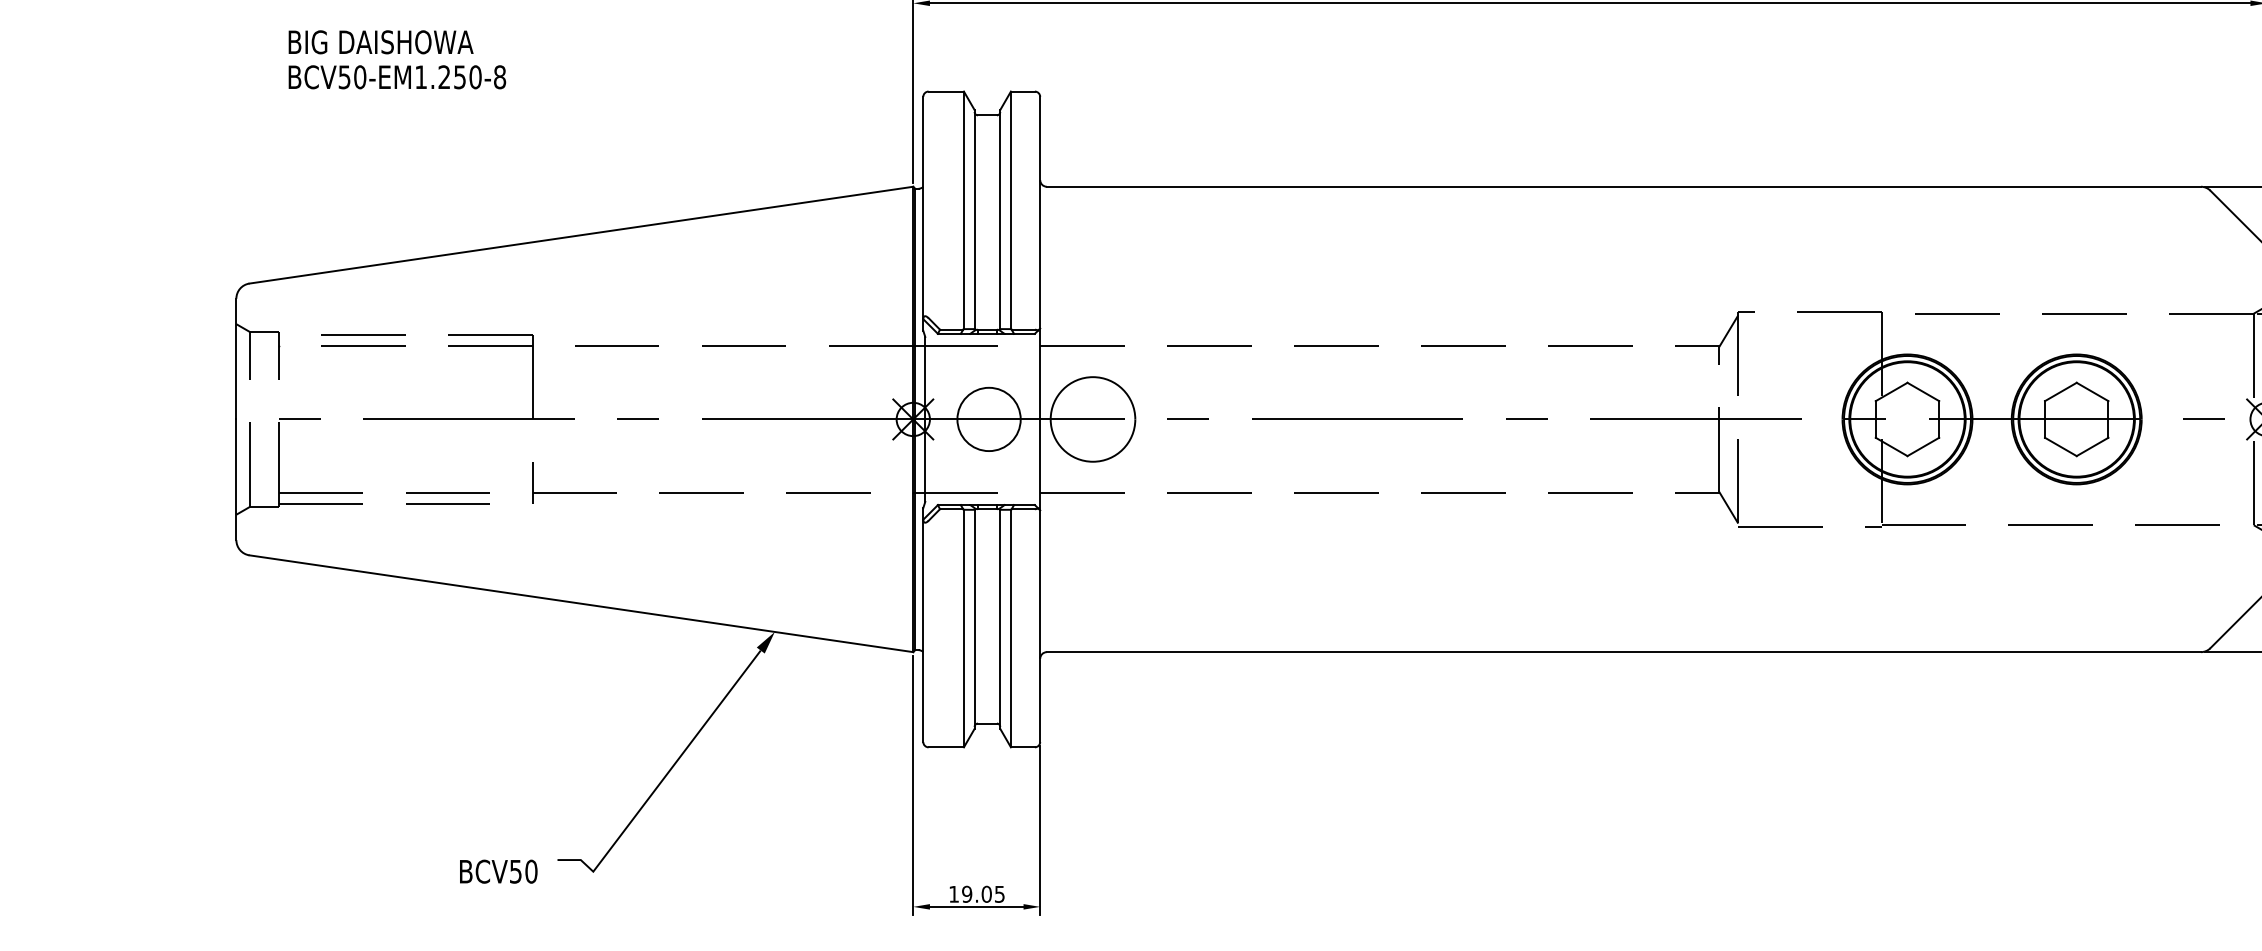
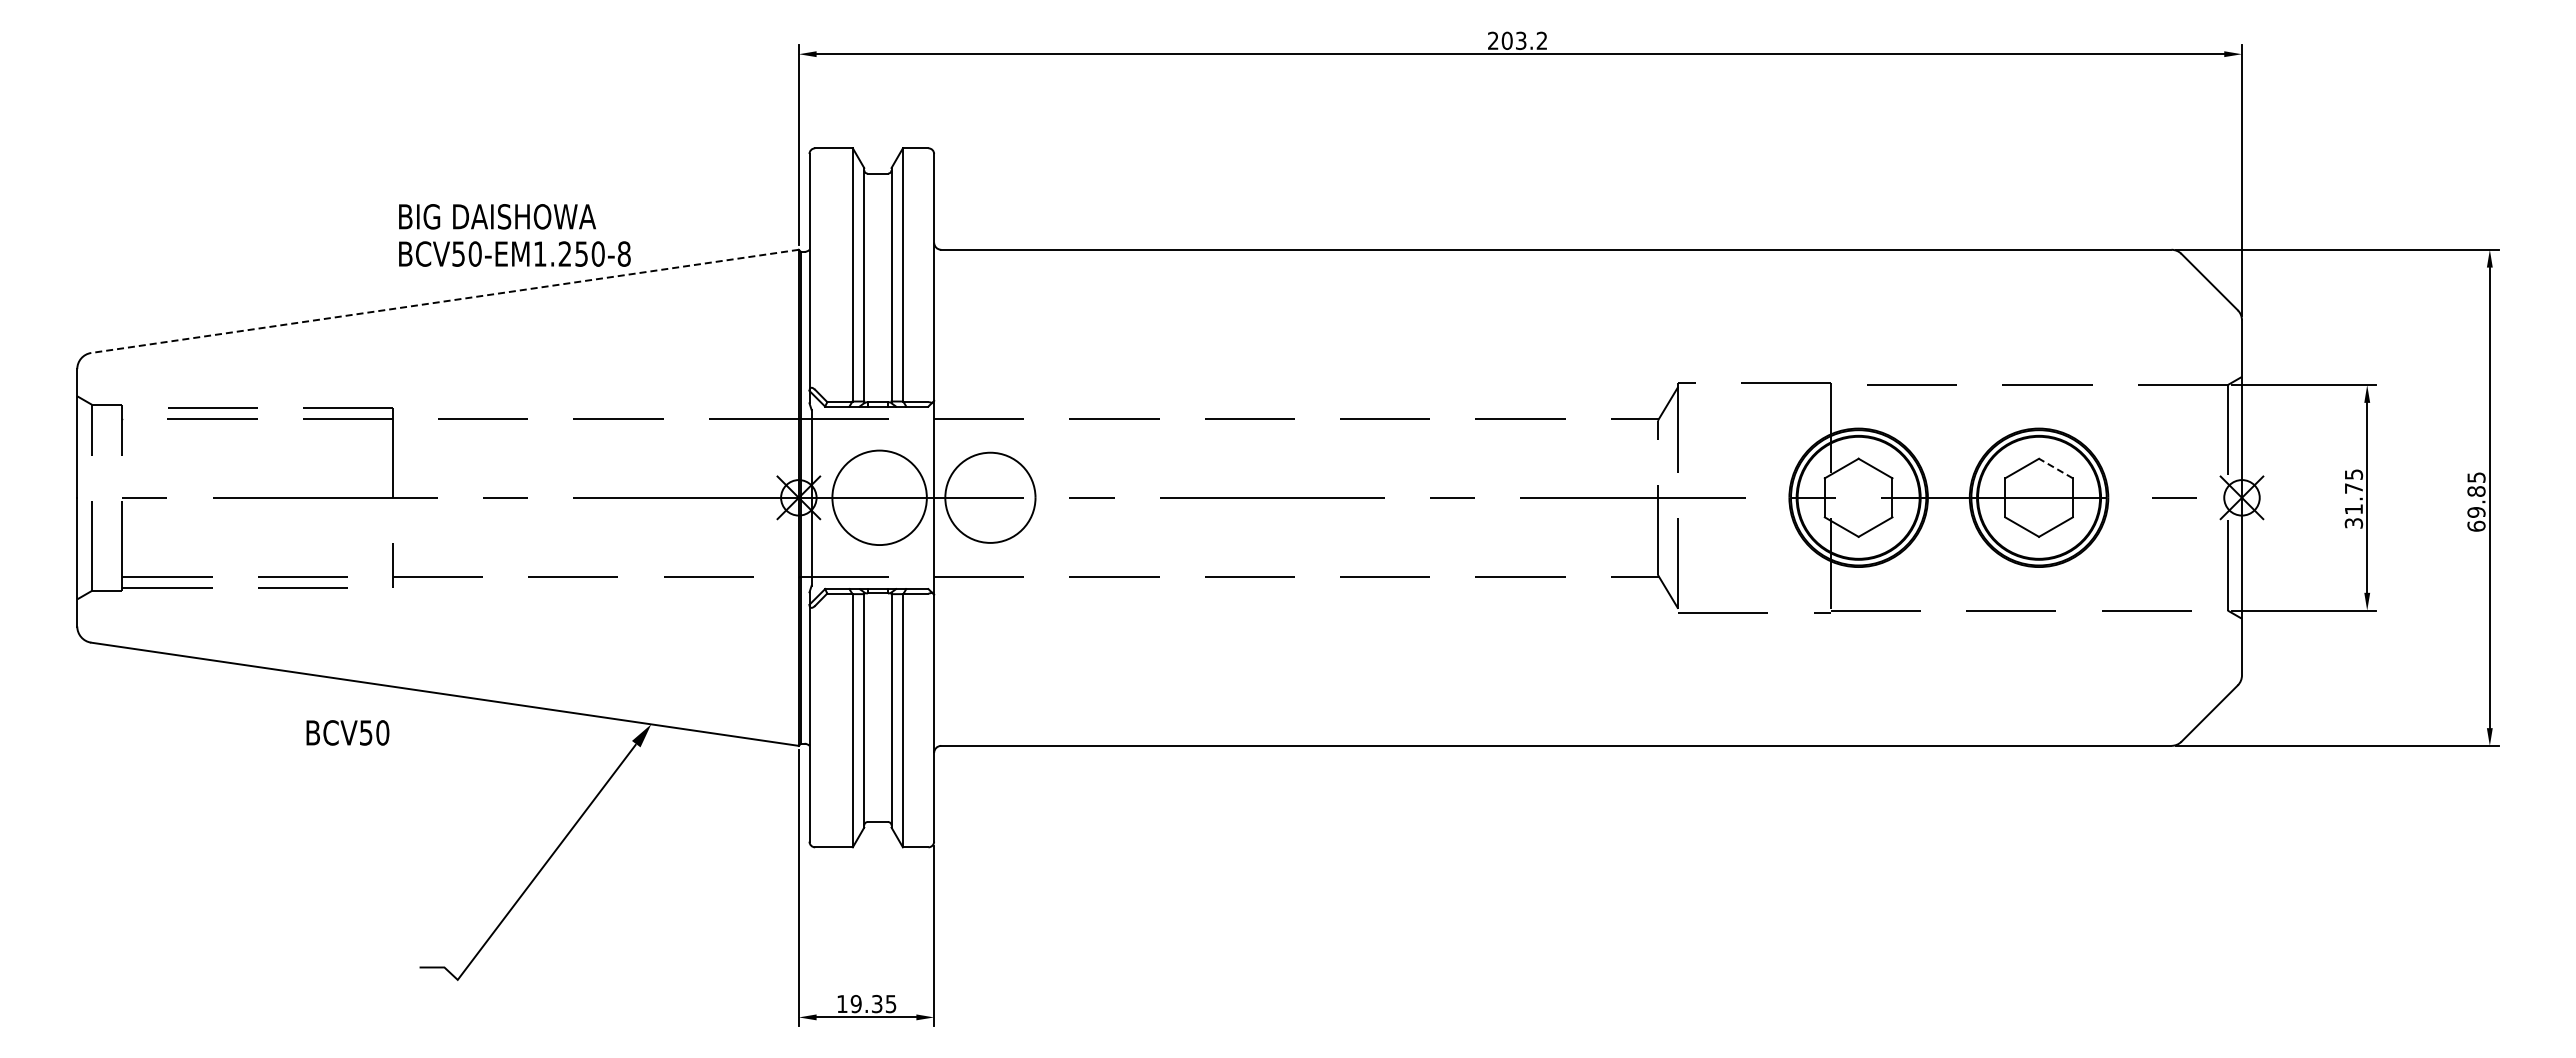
text: (397, 59) -> (514, 235), moved
line: (581, 235) -> (445, 301), solid -> dashed
line: (2092, 391) -> (2055, 468), solid -> dashed
circle: (988, 419) -> (879, 497), size x1.4
text: (498, 871) -> (347, 732), moved
text: (986, 894) -> (876, 1004), 19.05 -> 19.35

